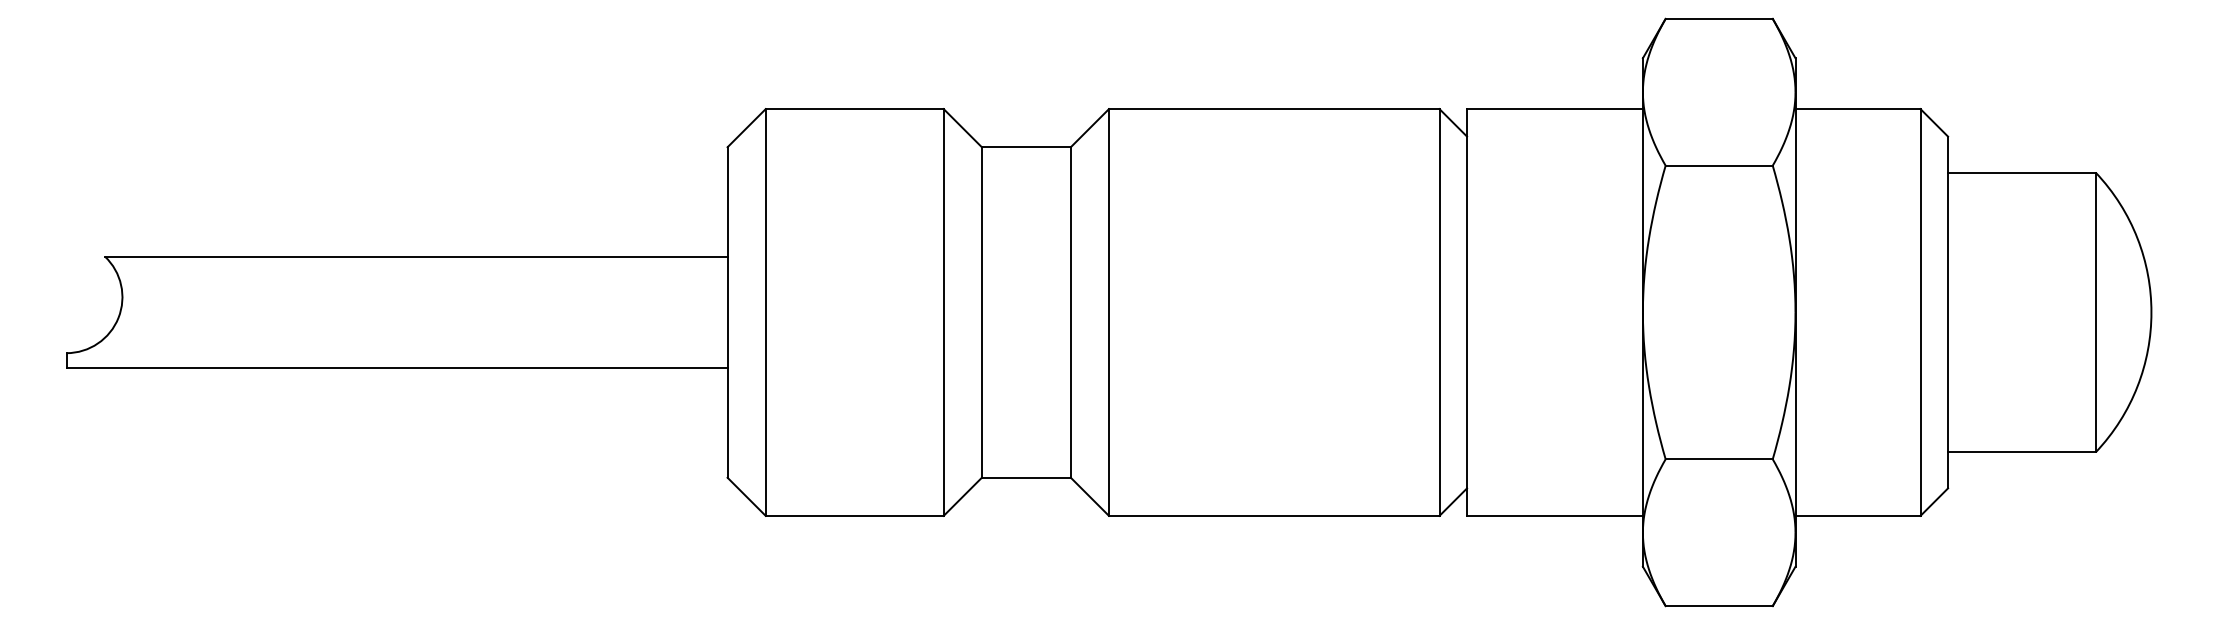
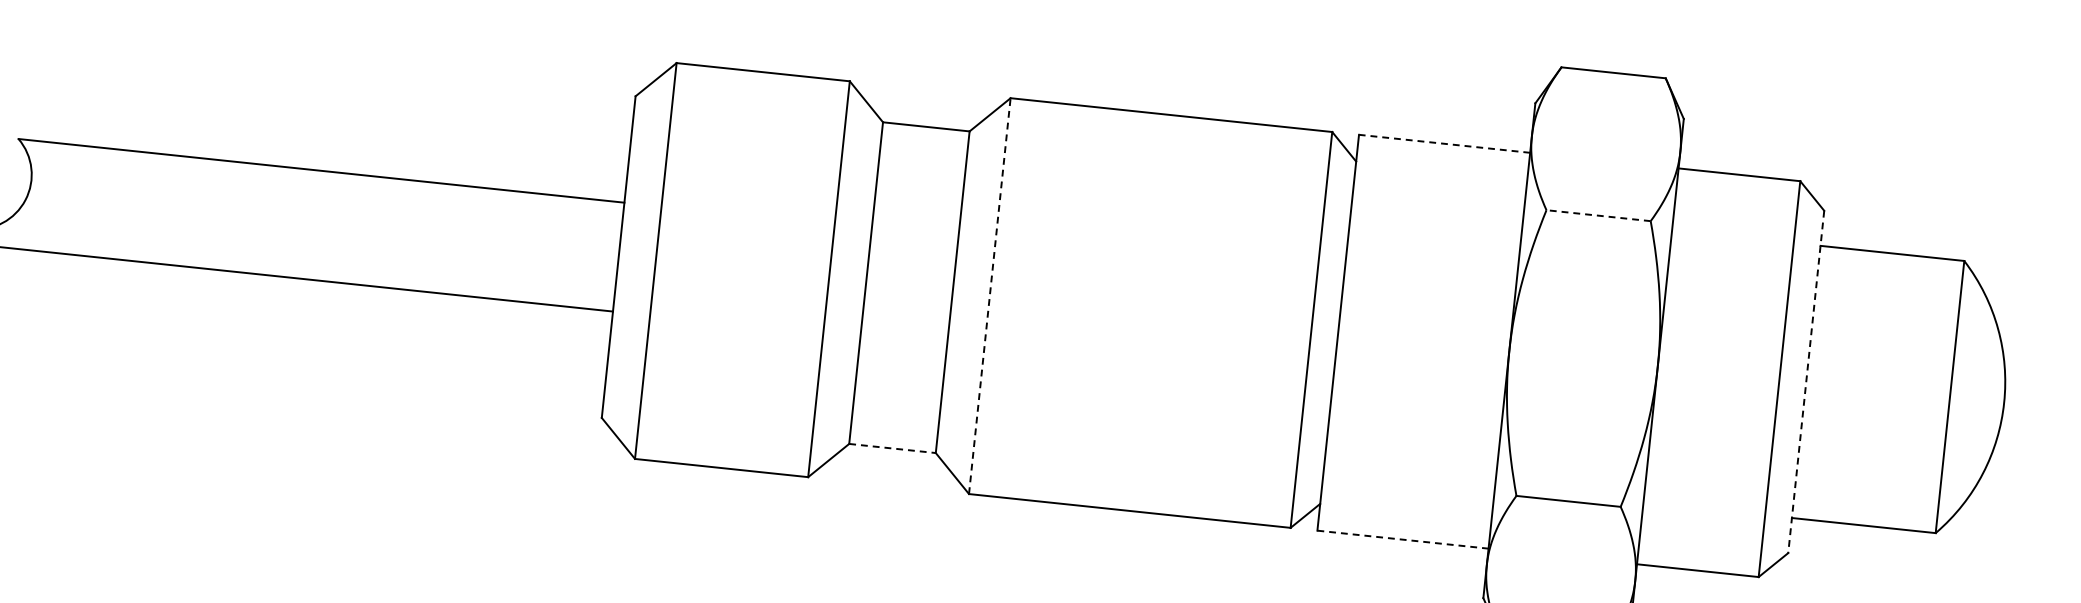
line: (1554, 109) -> (1444, 144), solid -> dashed
line: (1719, 165) -> (1598, 215), solid -> dashed
line: (1108, 312) -> (989, 296), solid -> dashed
line: (1948, 312) -> (1806, 381), solid -> dashed
line: (1026, 477) -> (892, 448), solid -> dashed
line: (1554, 515) -> (1402, 539), solid -> dashed

